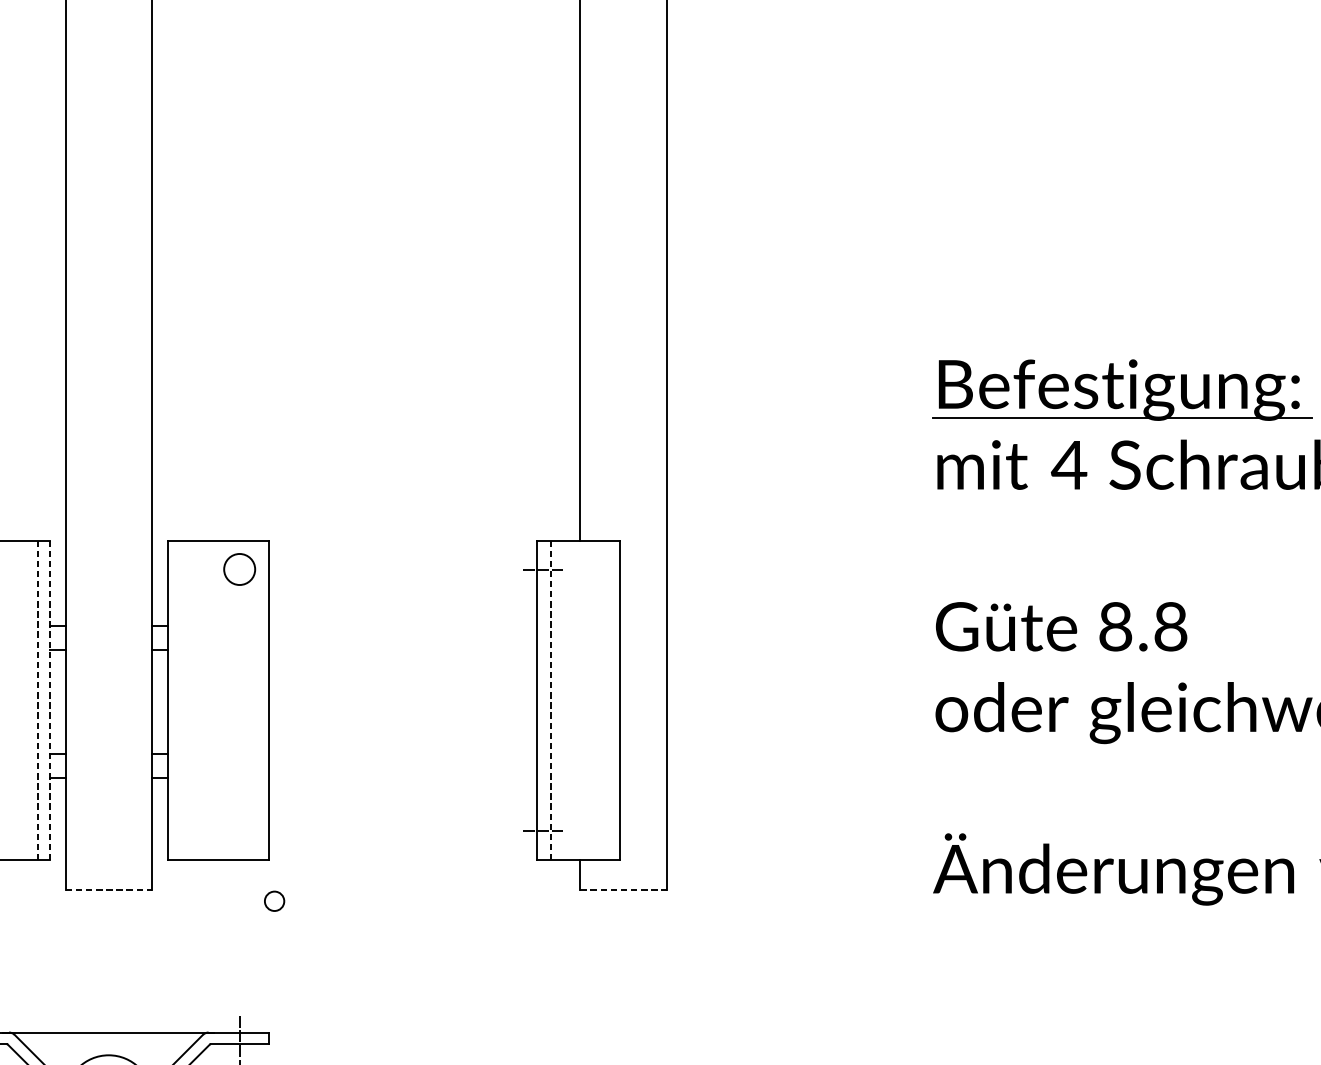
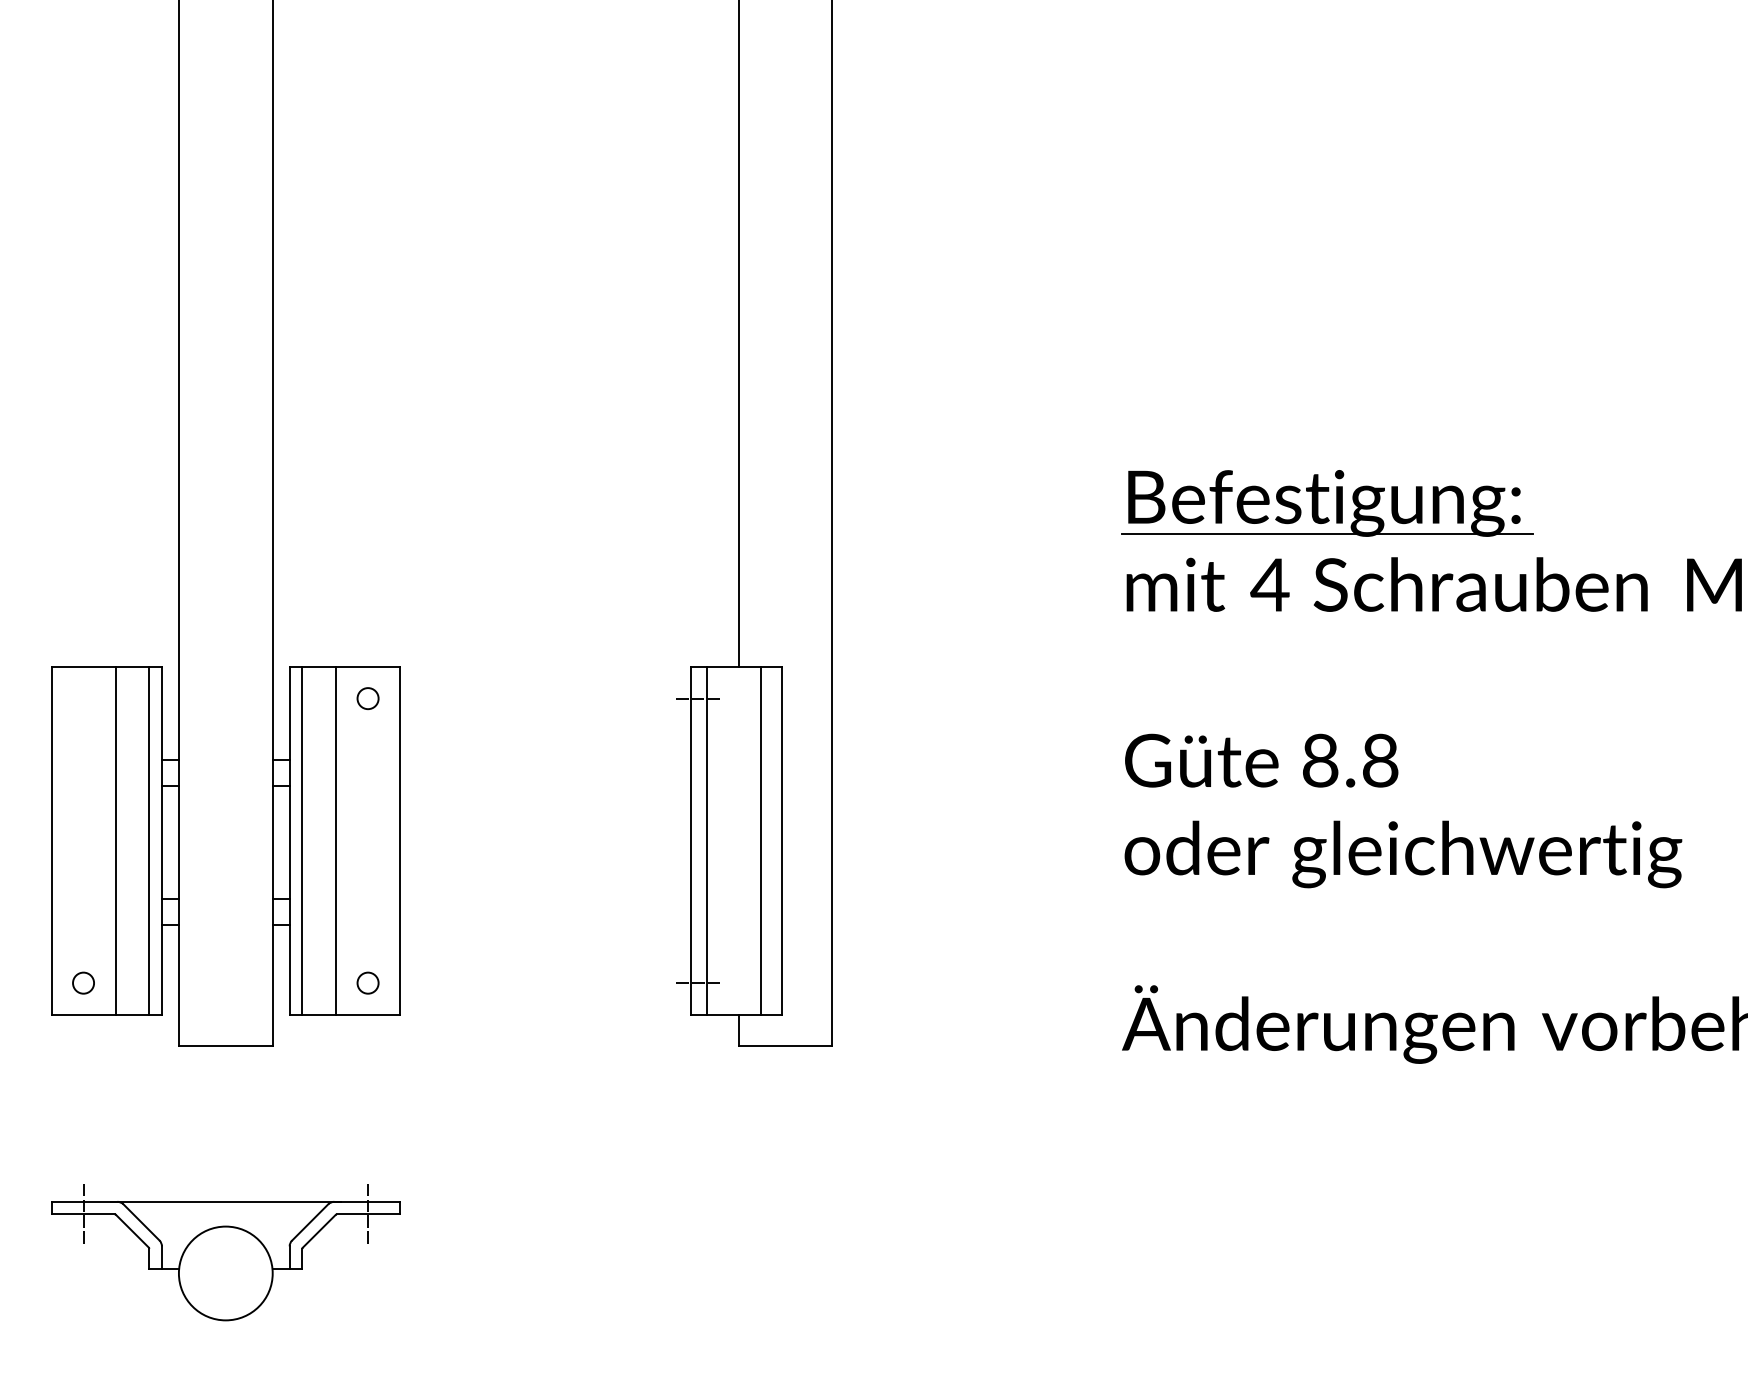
circle: (239, 569) -> (367, 698), size x0.62
line: (7, 700) -> (115, 840), added
line: (38, 700) -> (149, 840), dashed -> solid
line: (49, 700) -> (161, 840), dashed -> solid
line: (179, 700) -> (302, 840), added
line: (210, 700) -> (336, 840), added
line: (550, 700) -> (706, 840), dashed -> solid
line: (601, 700) -> (761, 840), added
line: (108, 889) -> (225, 1046), dashed -> solid
line: (623, 889) -> (785, 1046), dashed -> solid
circle: (274, 900) -> (367, 982), moved

